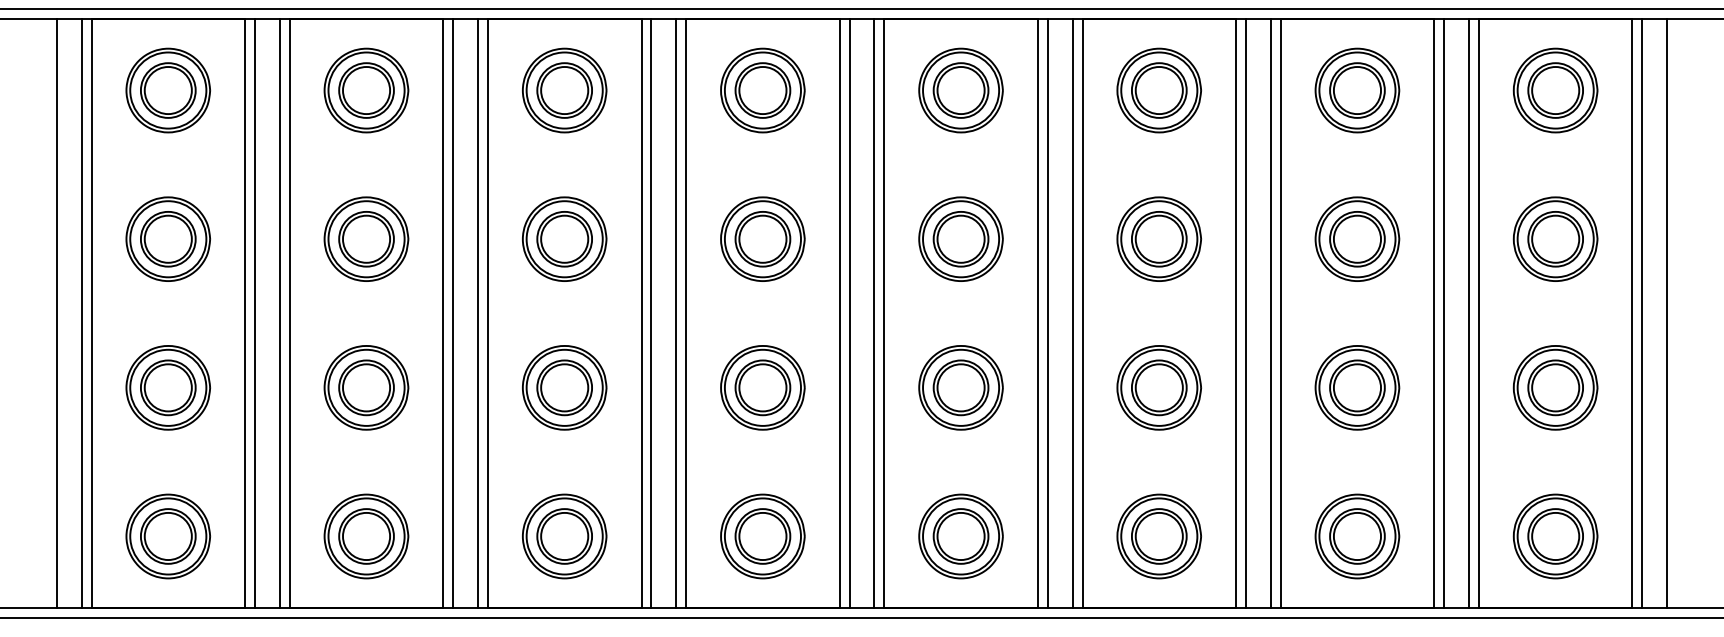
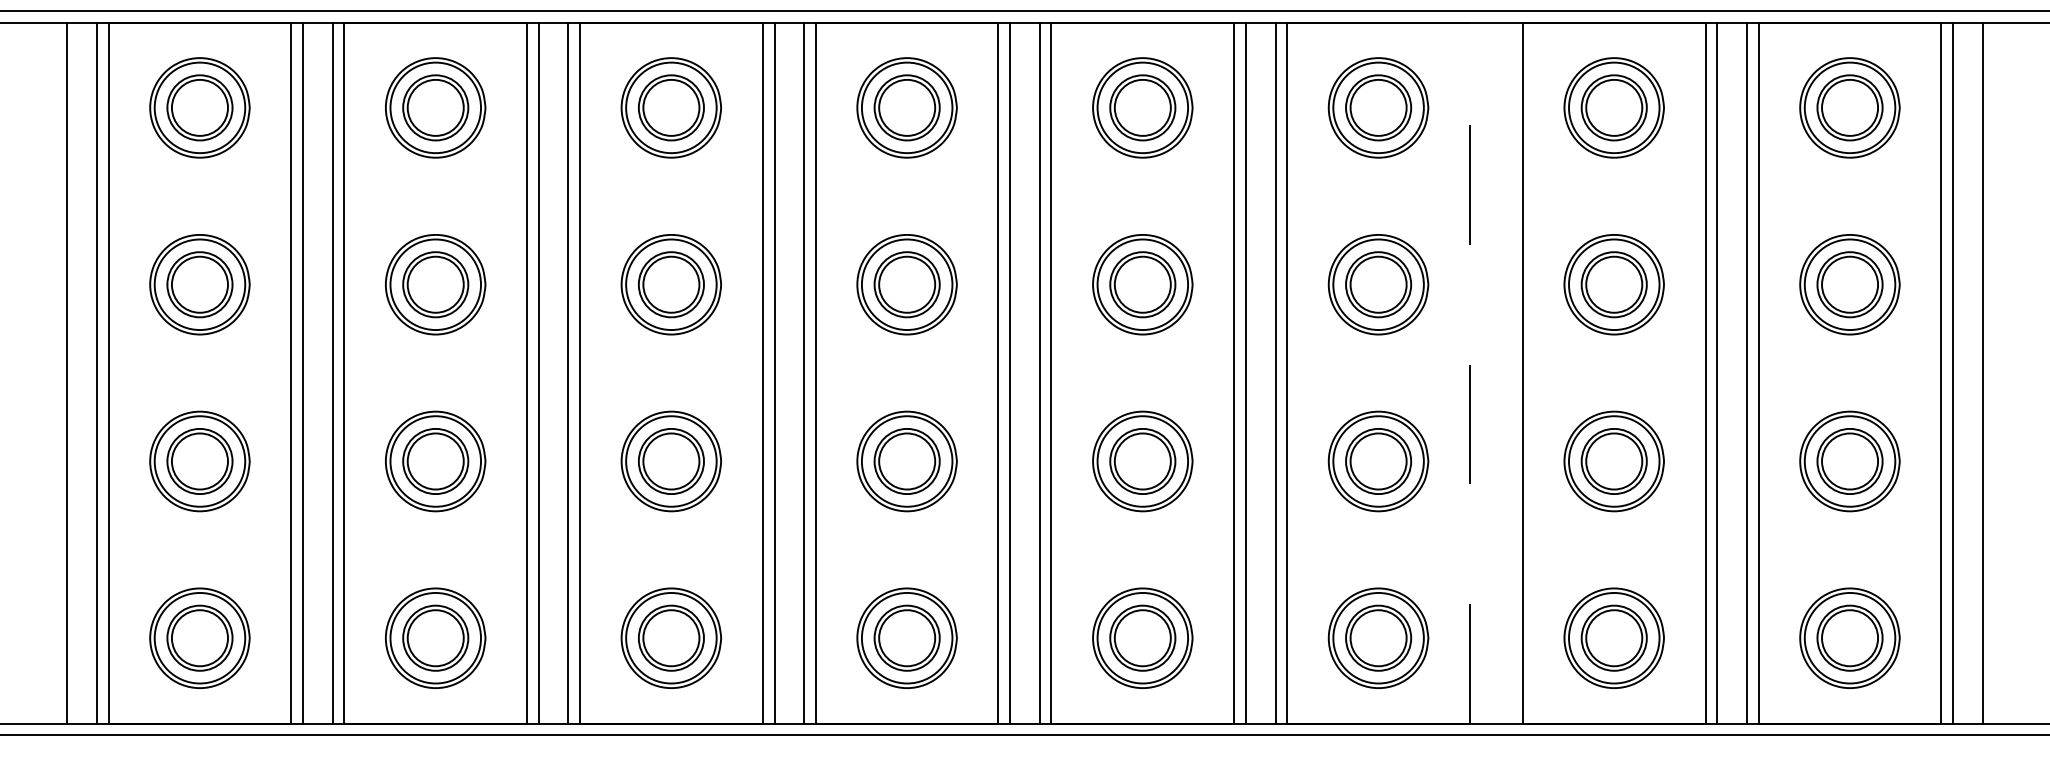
line: (1235, 313) -> (1469, 373), solid -> dashed
line: (1245, 313) -> (1481, 372), removed
line: (1271, 313) -> (1511, 372), removed

